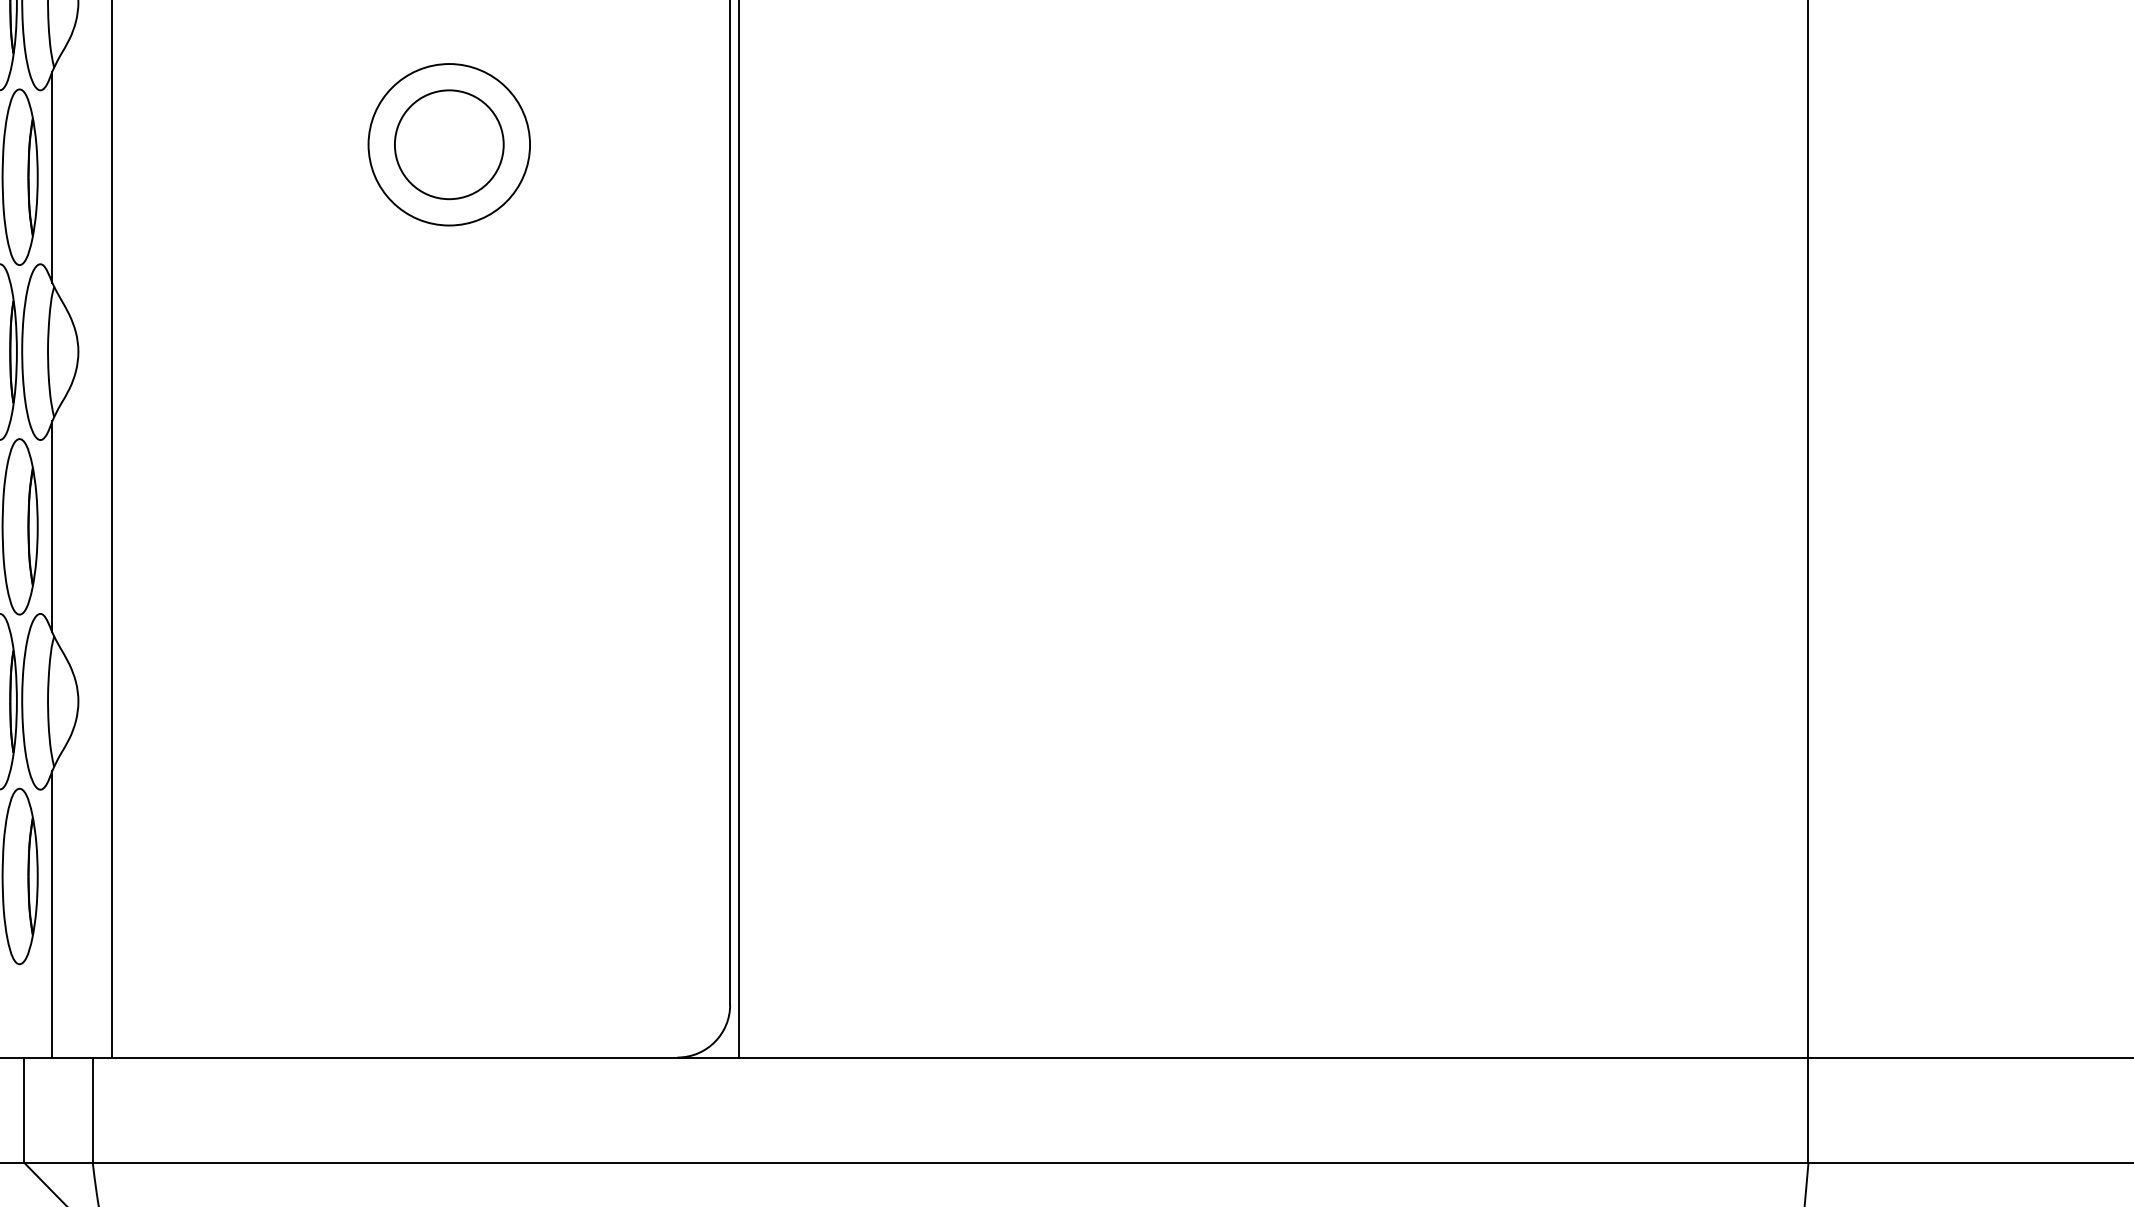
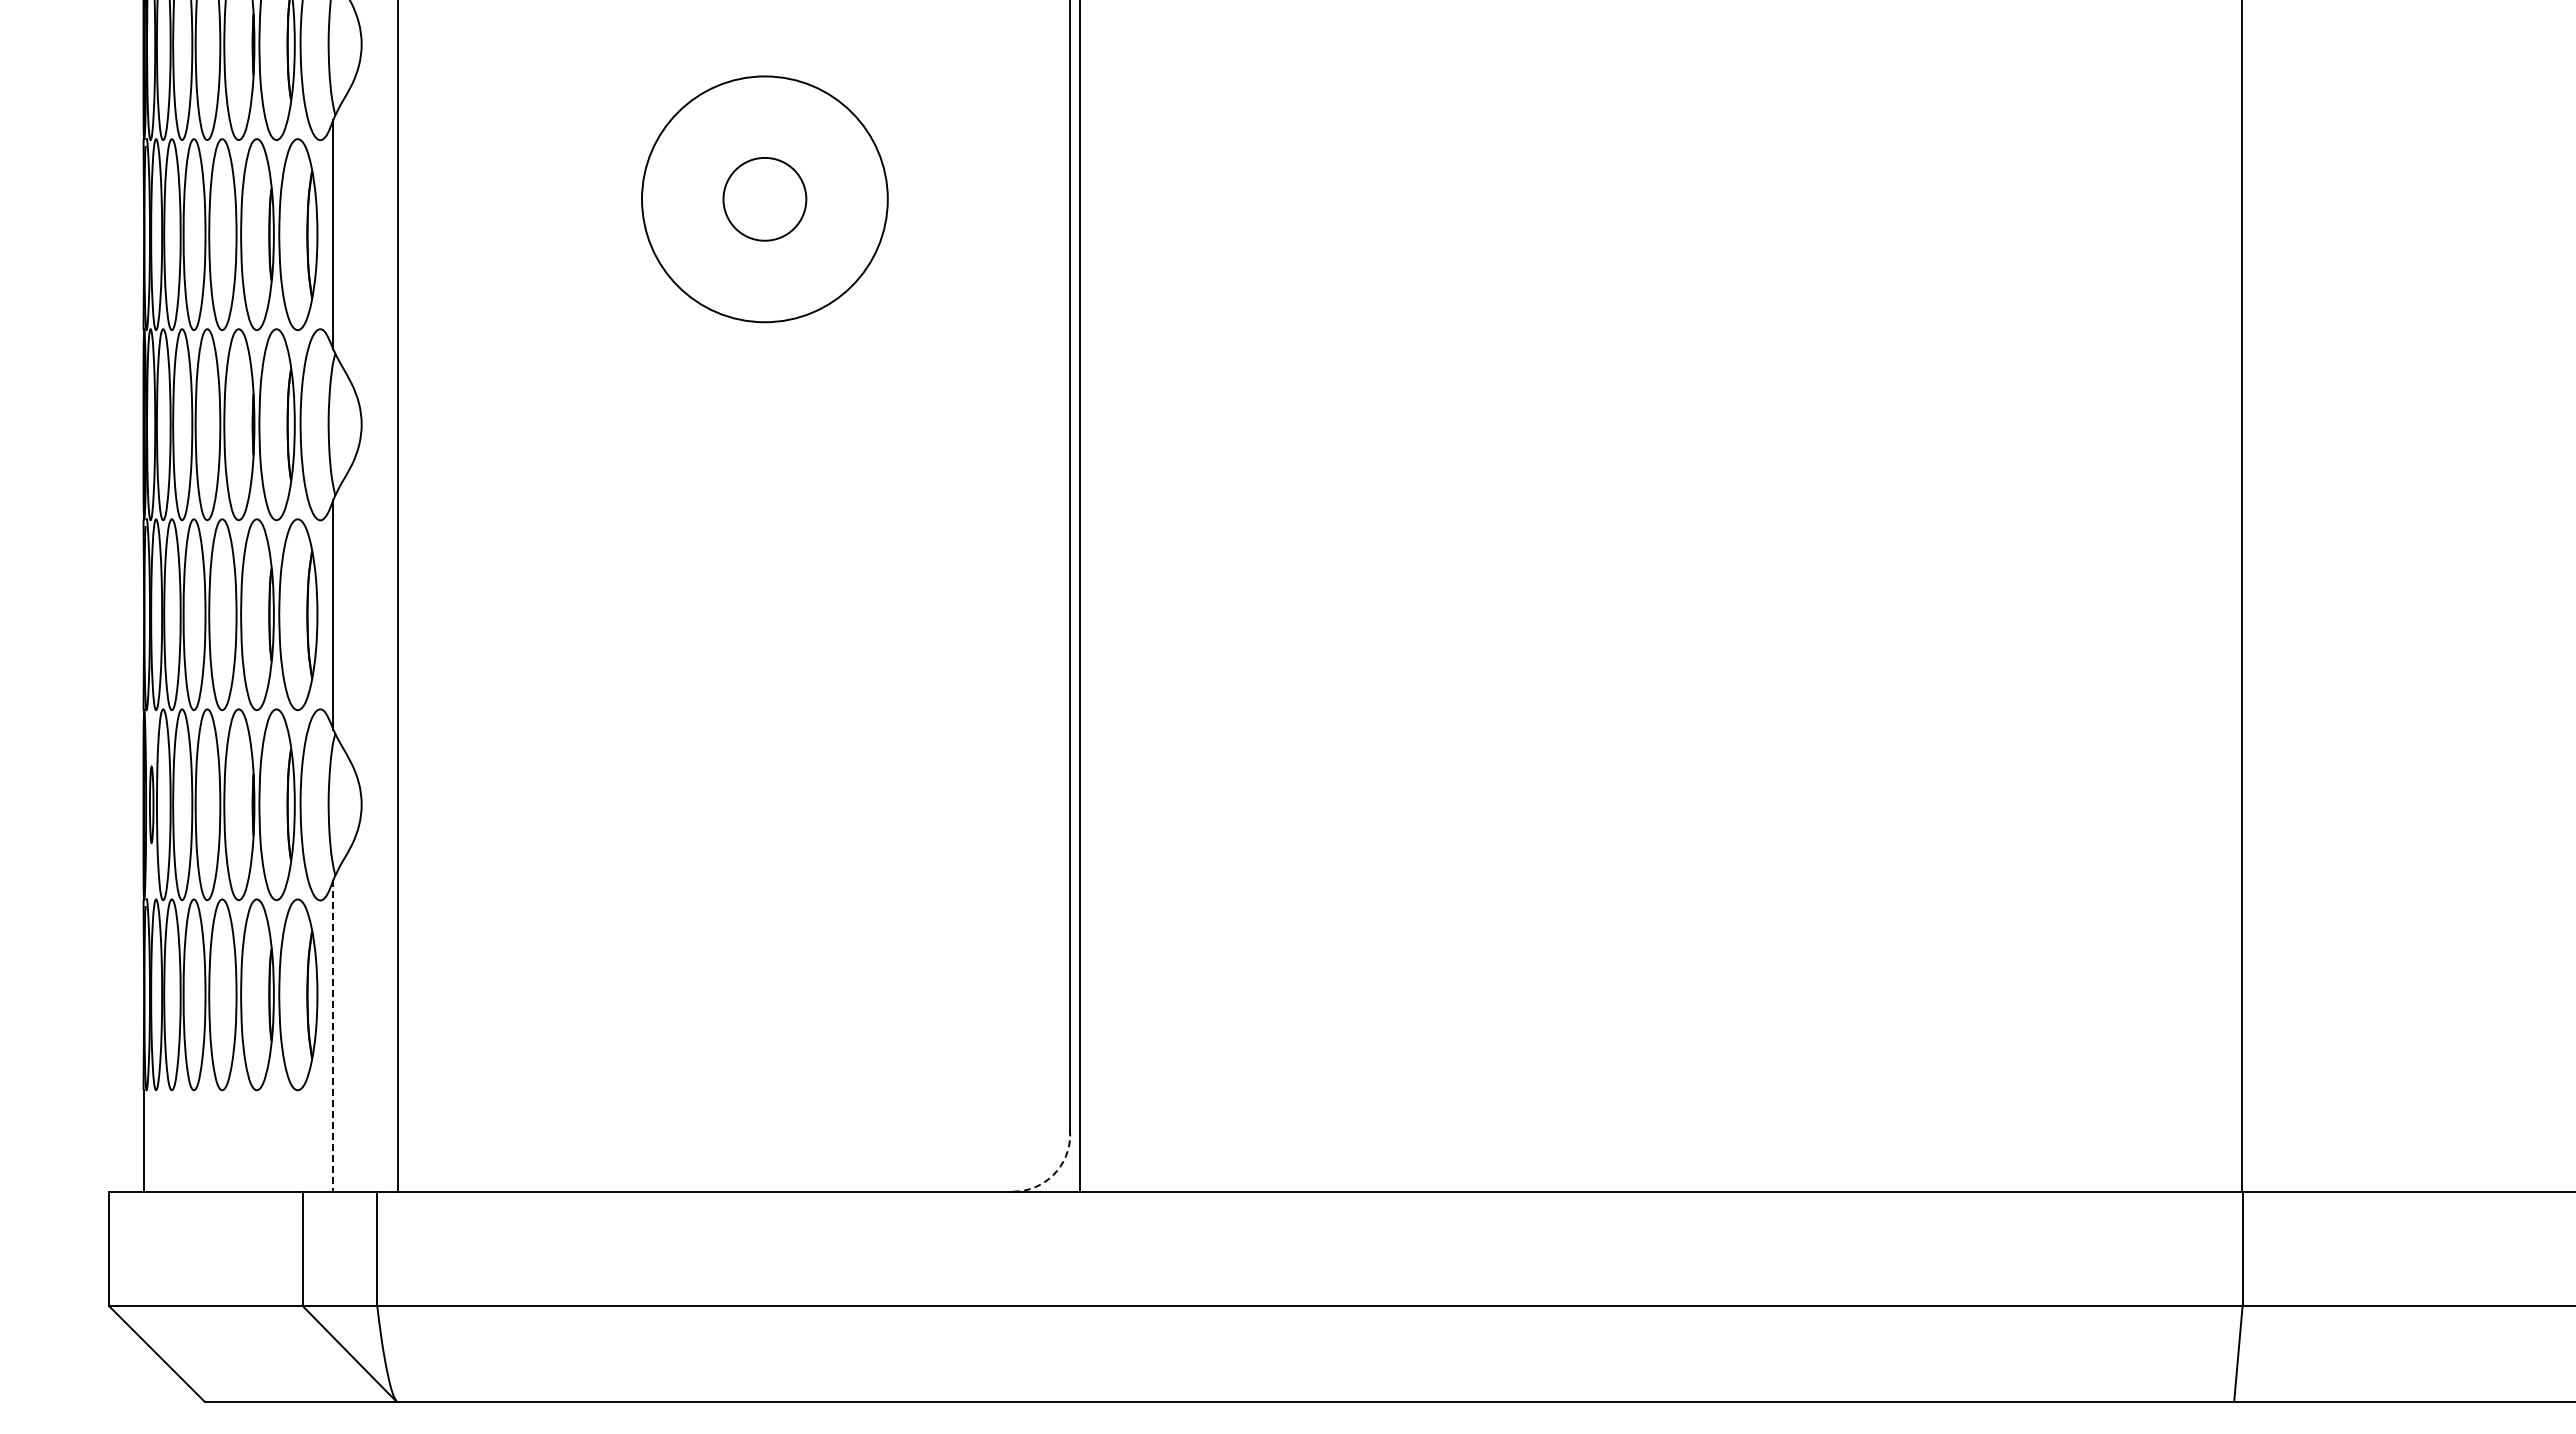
circle: (448, 144) -> (764, 199), size x0.7
circle: (448, 144) -> (764, 199), size x1.4
line: (52, 913) -> (333, 1035), solid -> dashed
arc: (714, 1041) -> (1053, 1174), solid -> dashed

